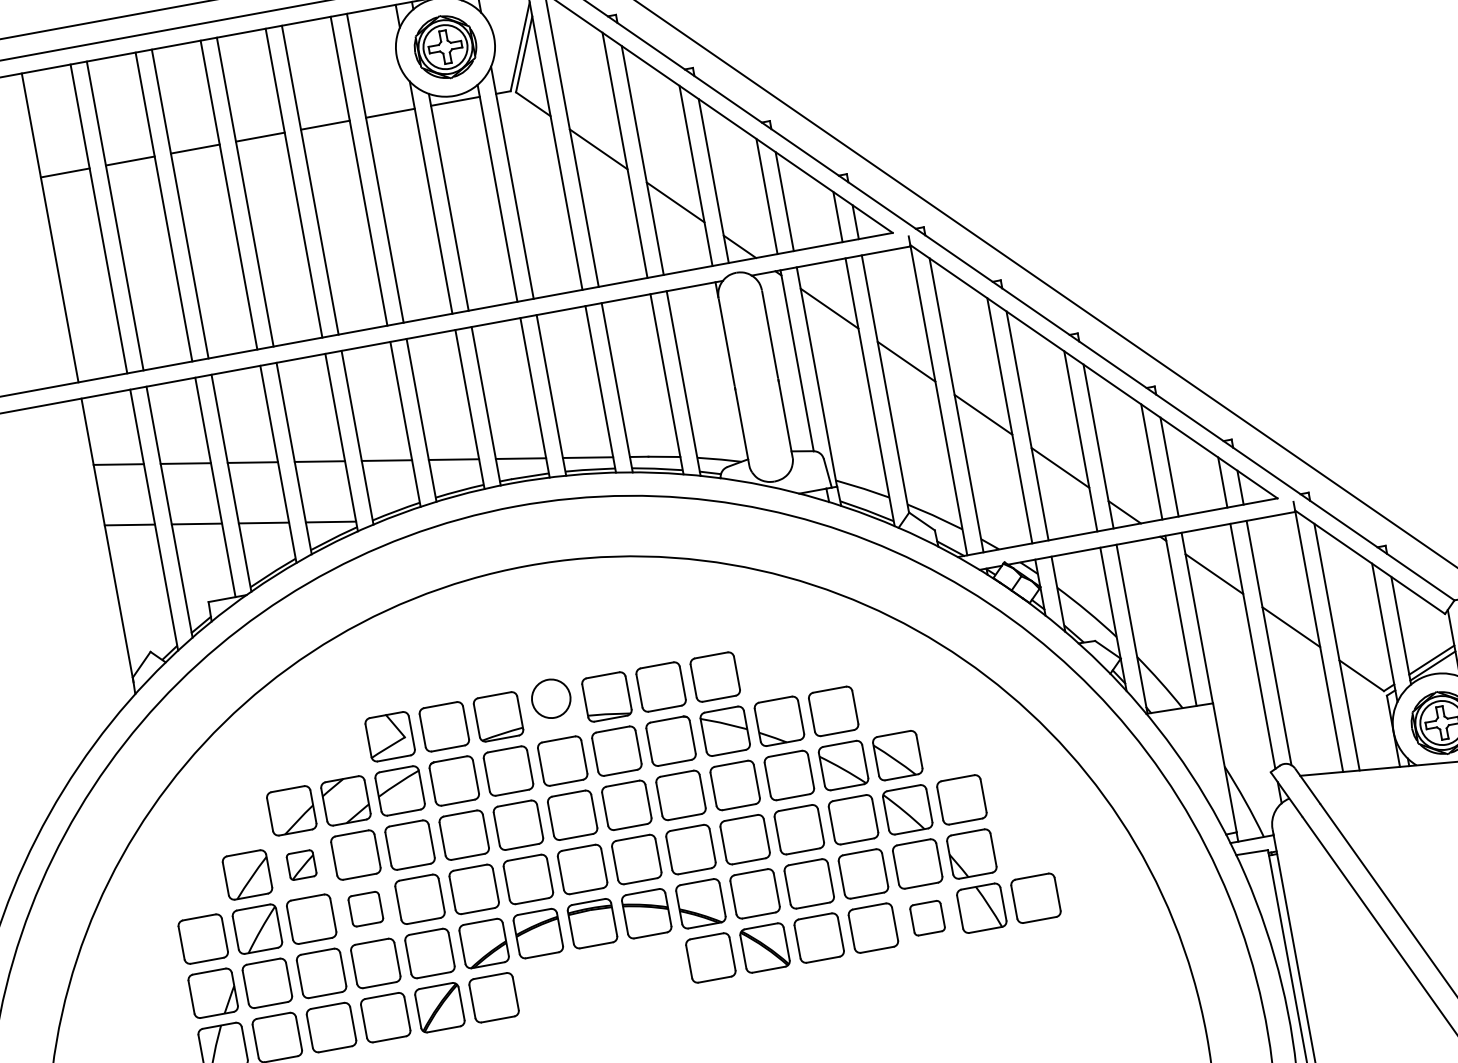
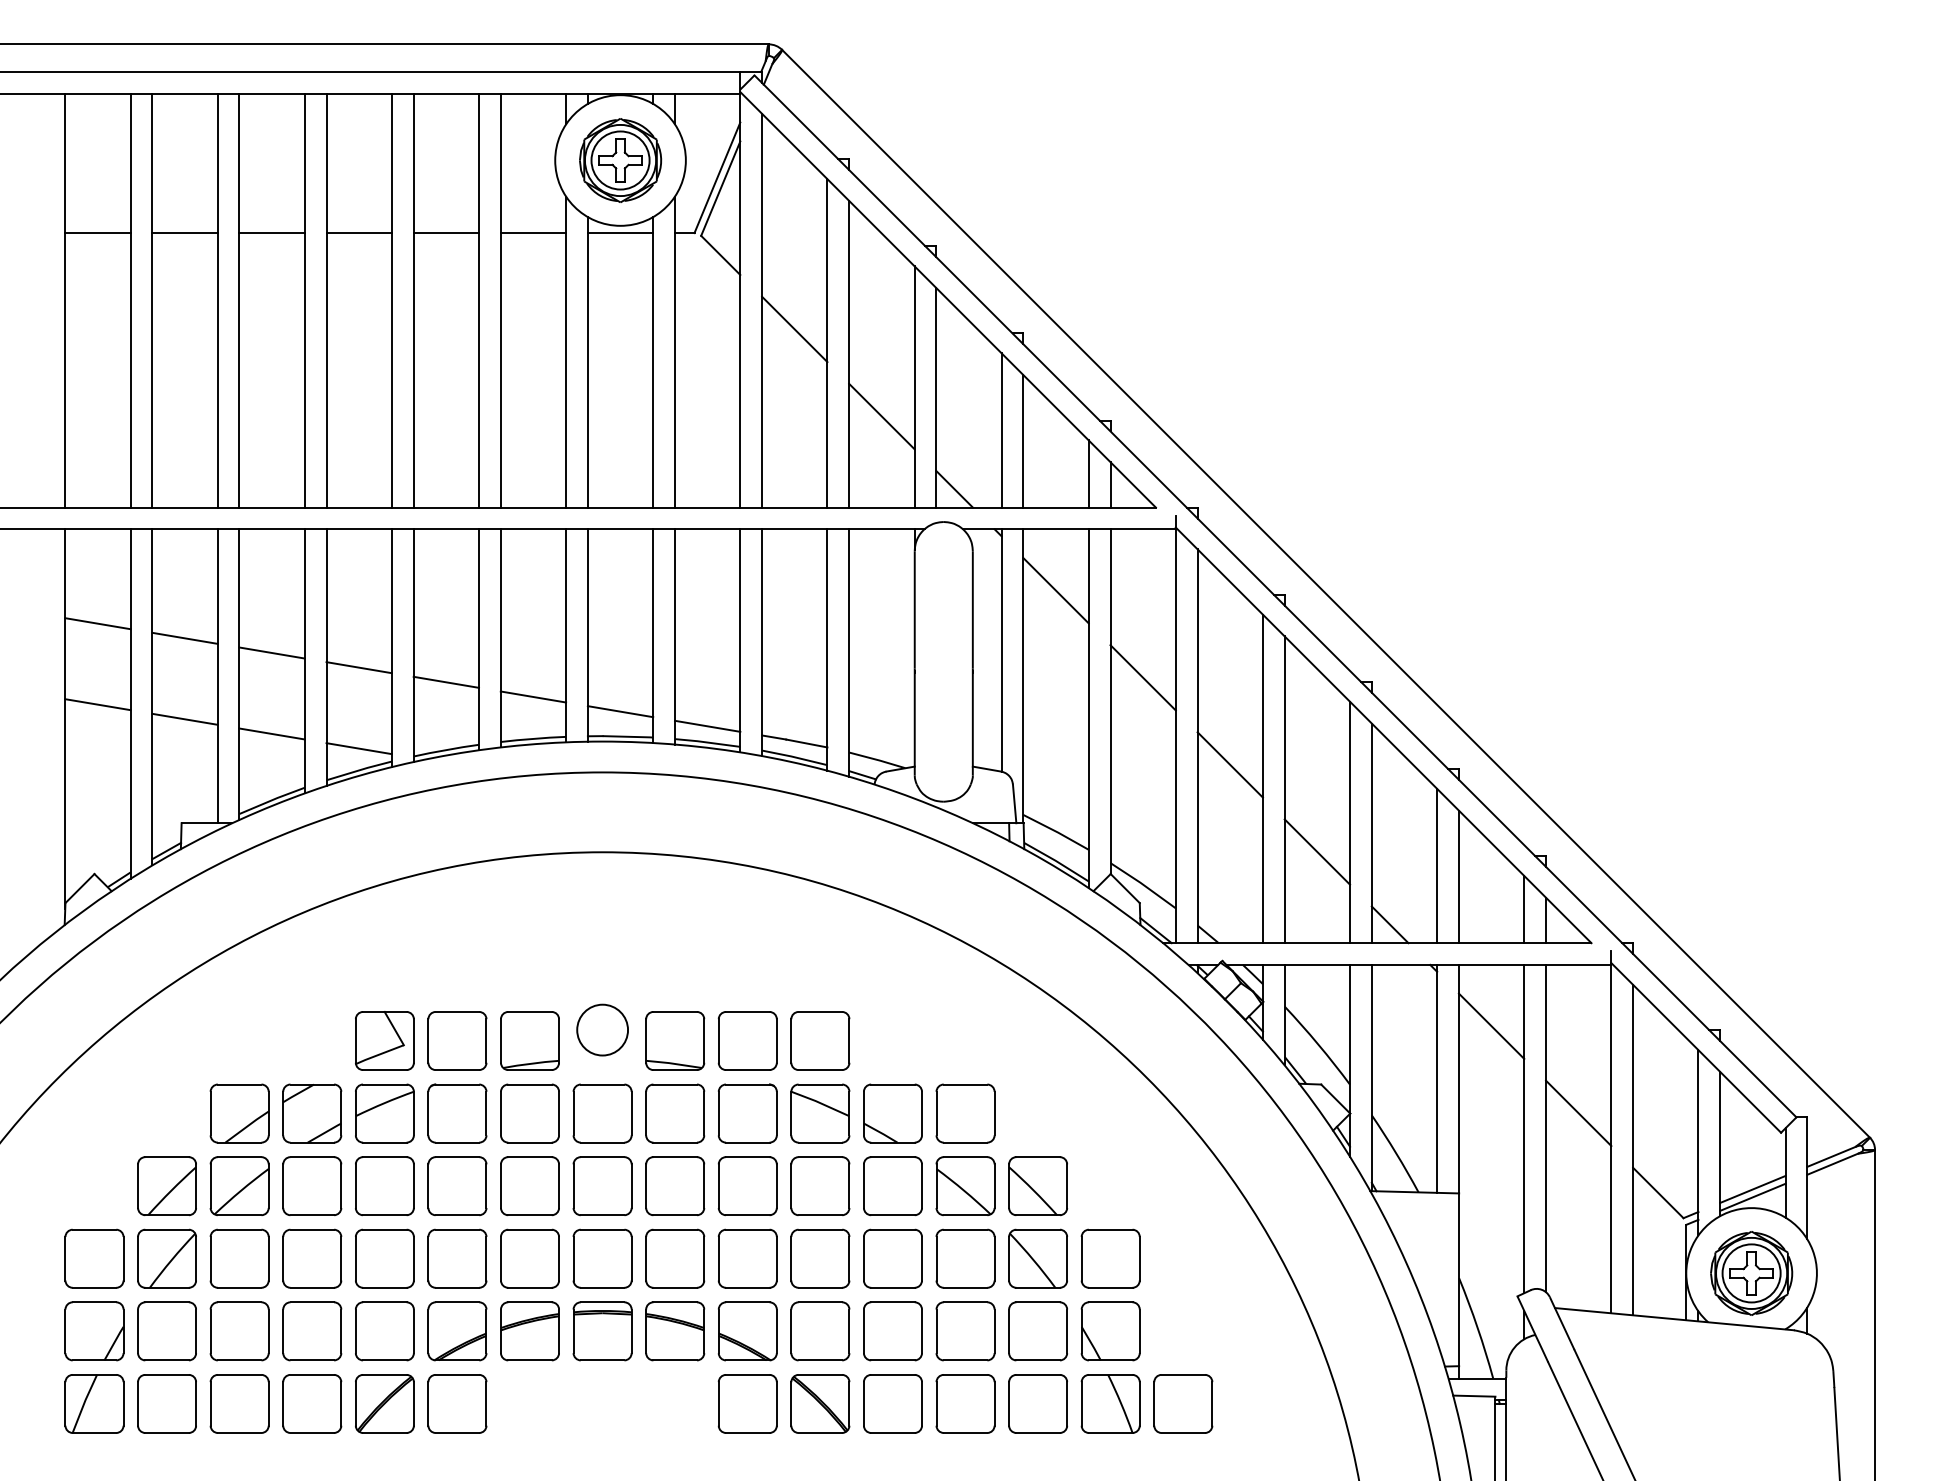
part: (301, 865) -> (239, 1186), size x1.67
part: (365, 909) -> (312, 1258), size x1.43
part: (927, 917) -> (1037, 1403), size x1.43

